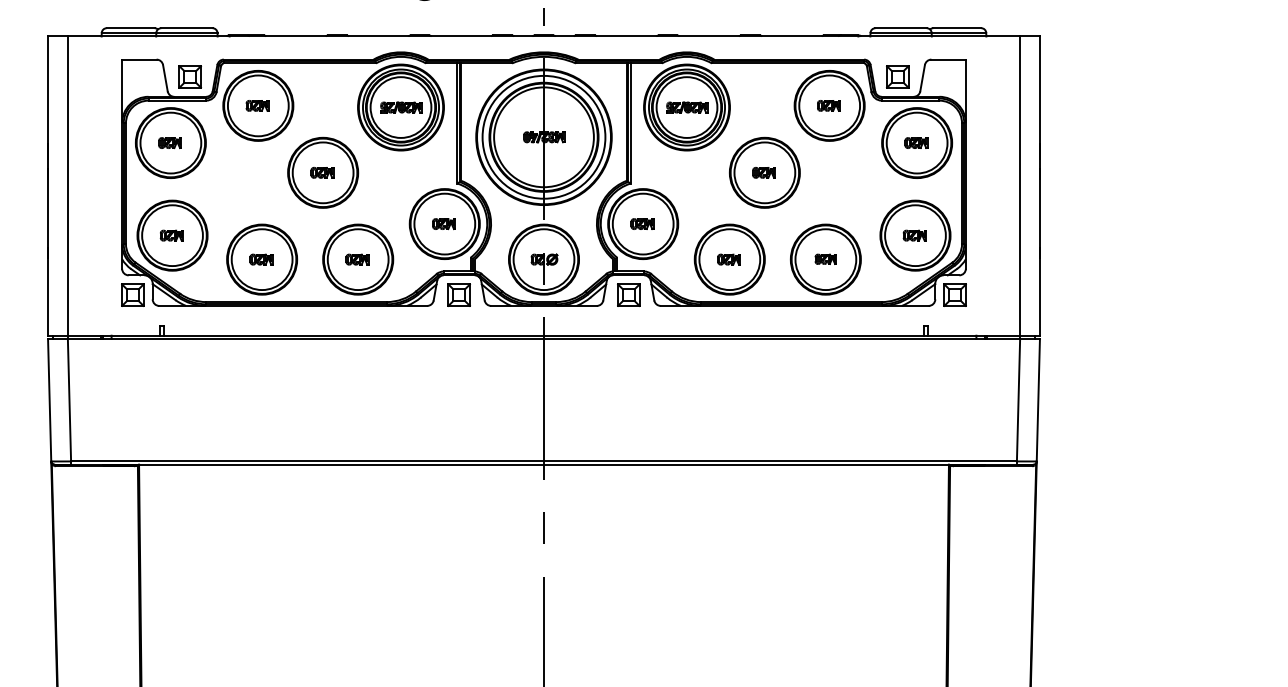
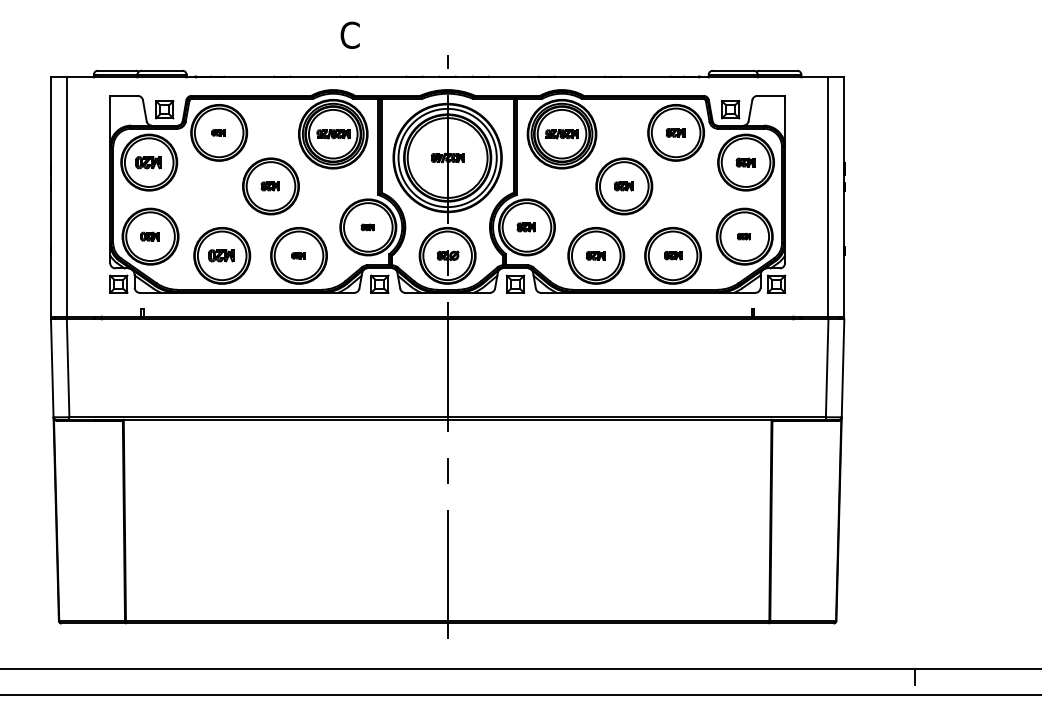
part: (257, 105) -> (218, 132), size x0.7
part: (169, 142) -> (148, 162), size x1.4
part: (443, 224) -> (367, 227), size x0.7
part: (913, 235) -> (743, 236), size x0.7
part: (261, 259) -> (221, 255), size x1.4
part: (357, 259) -> (298, 255), size x0.7

